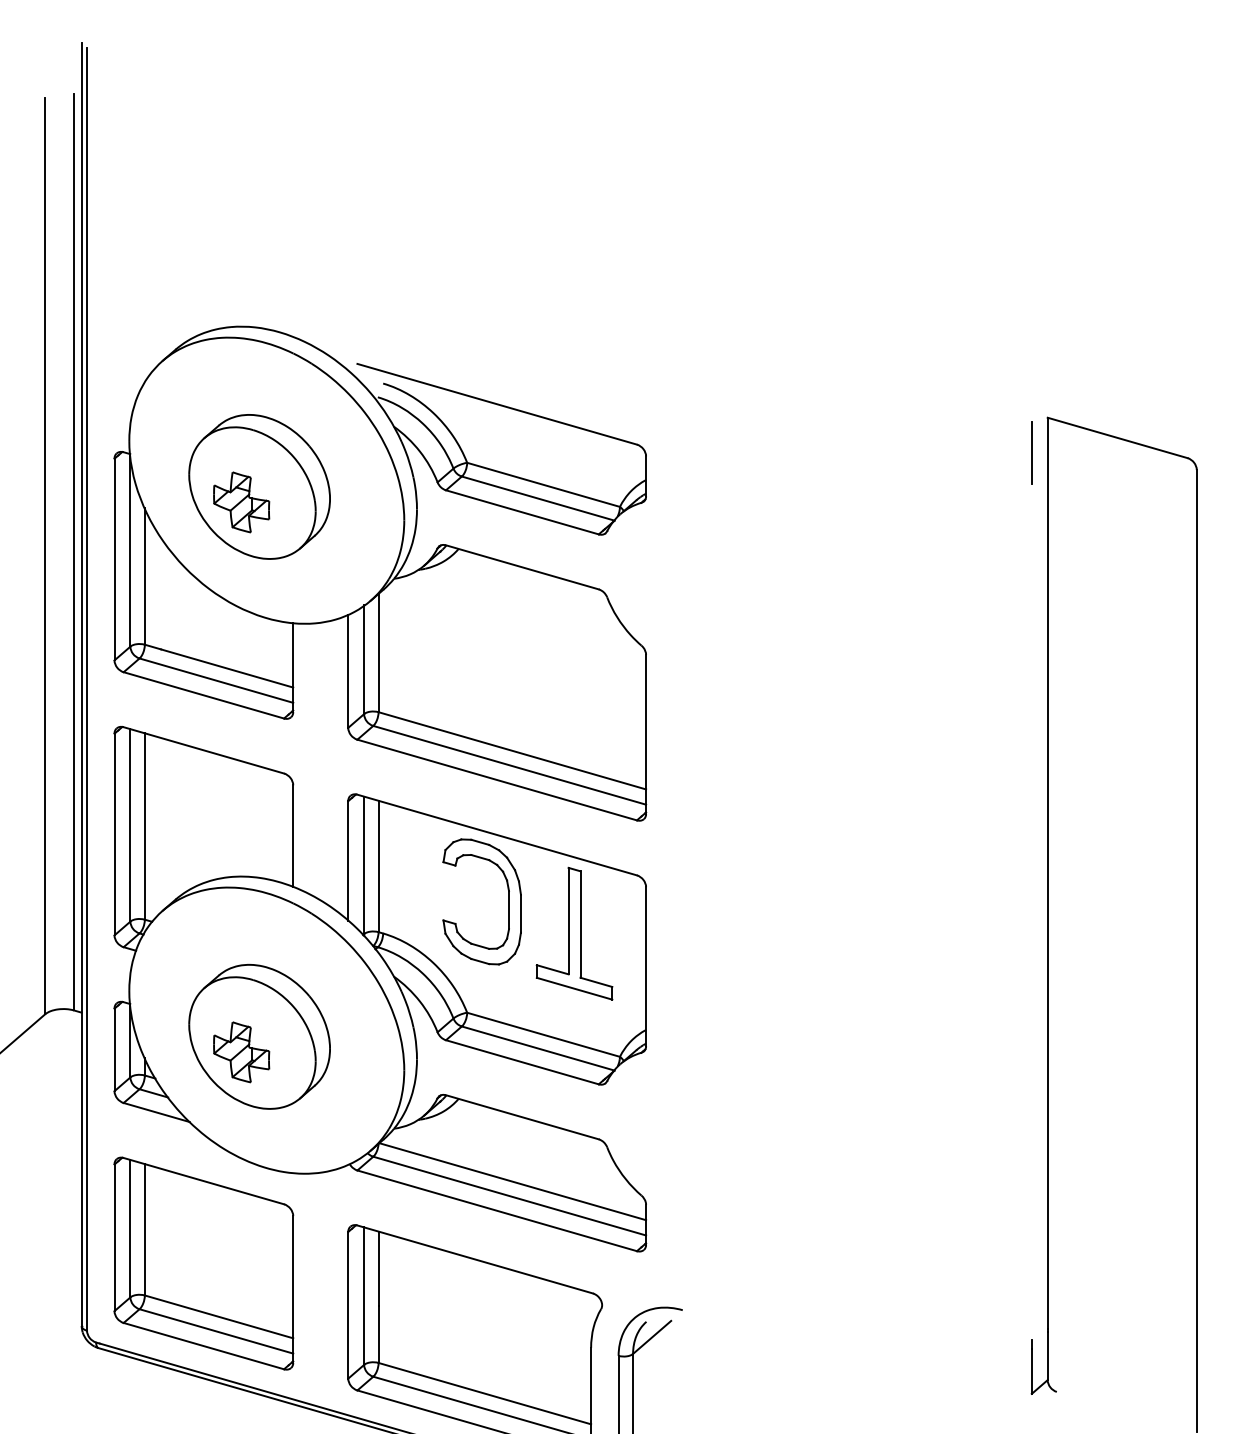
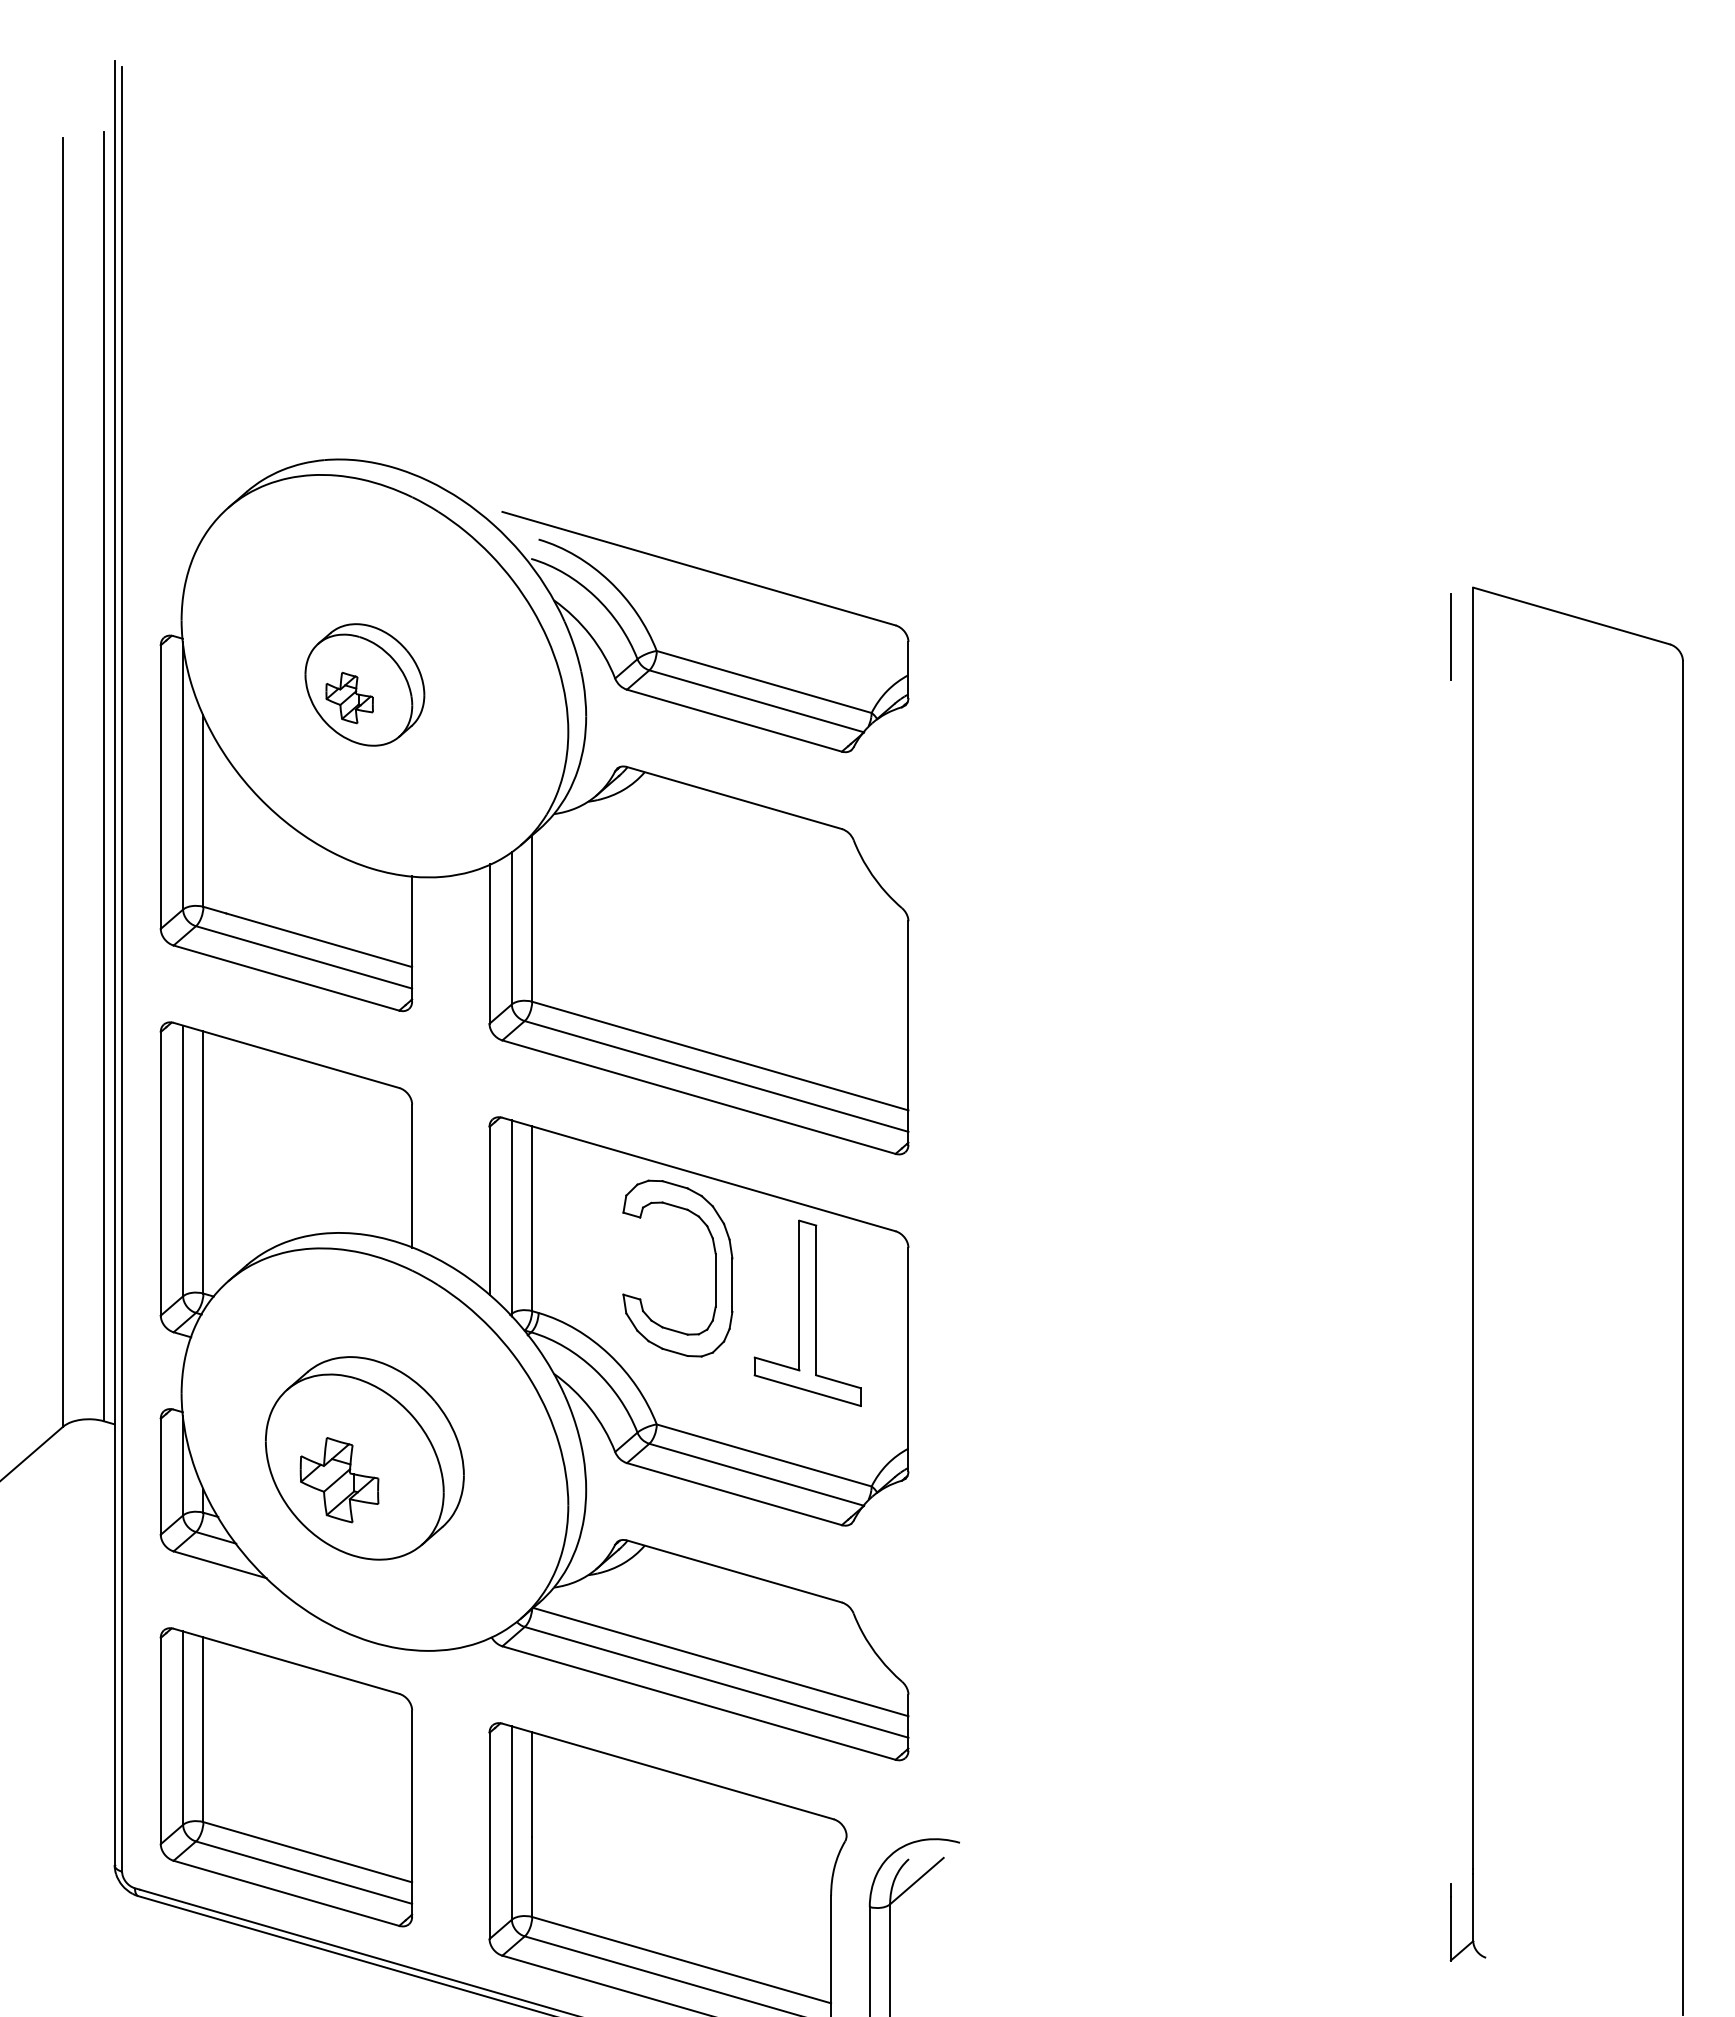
part: (259, 486) -> (364, 684), size x0.6

